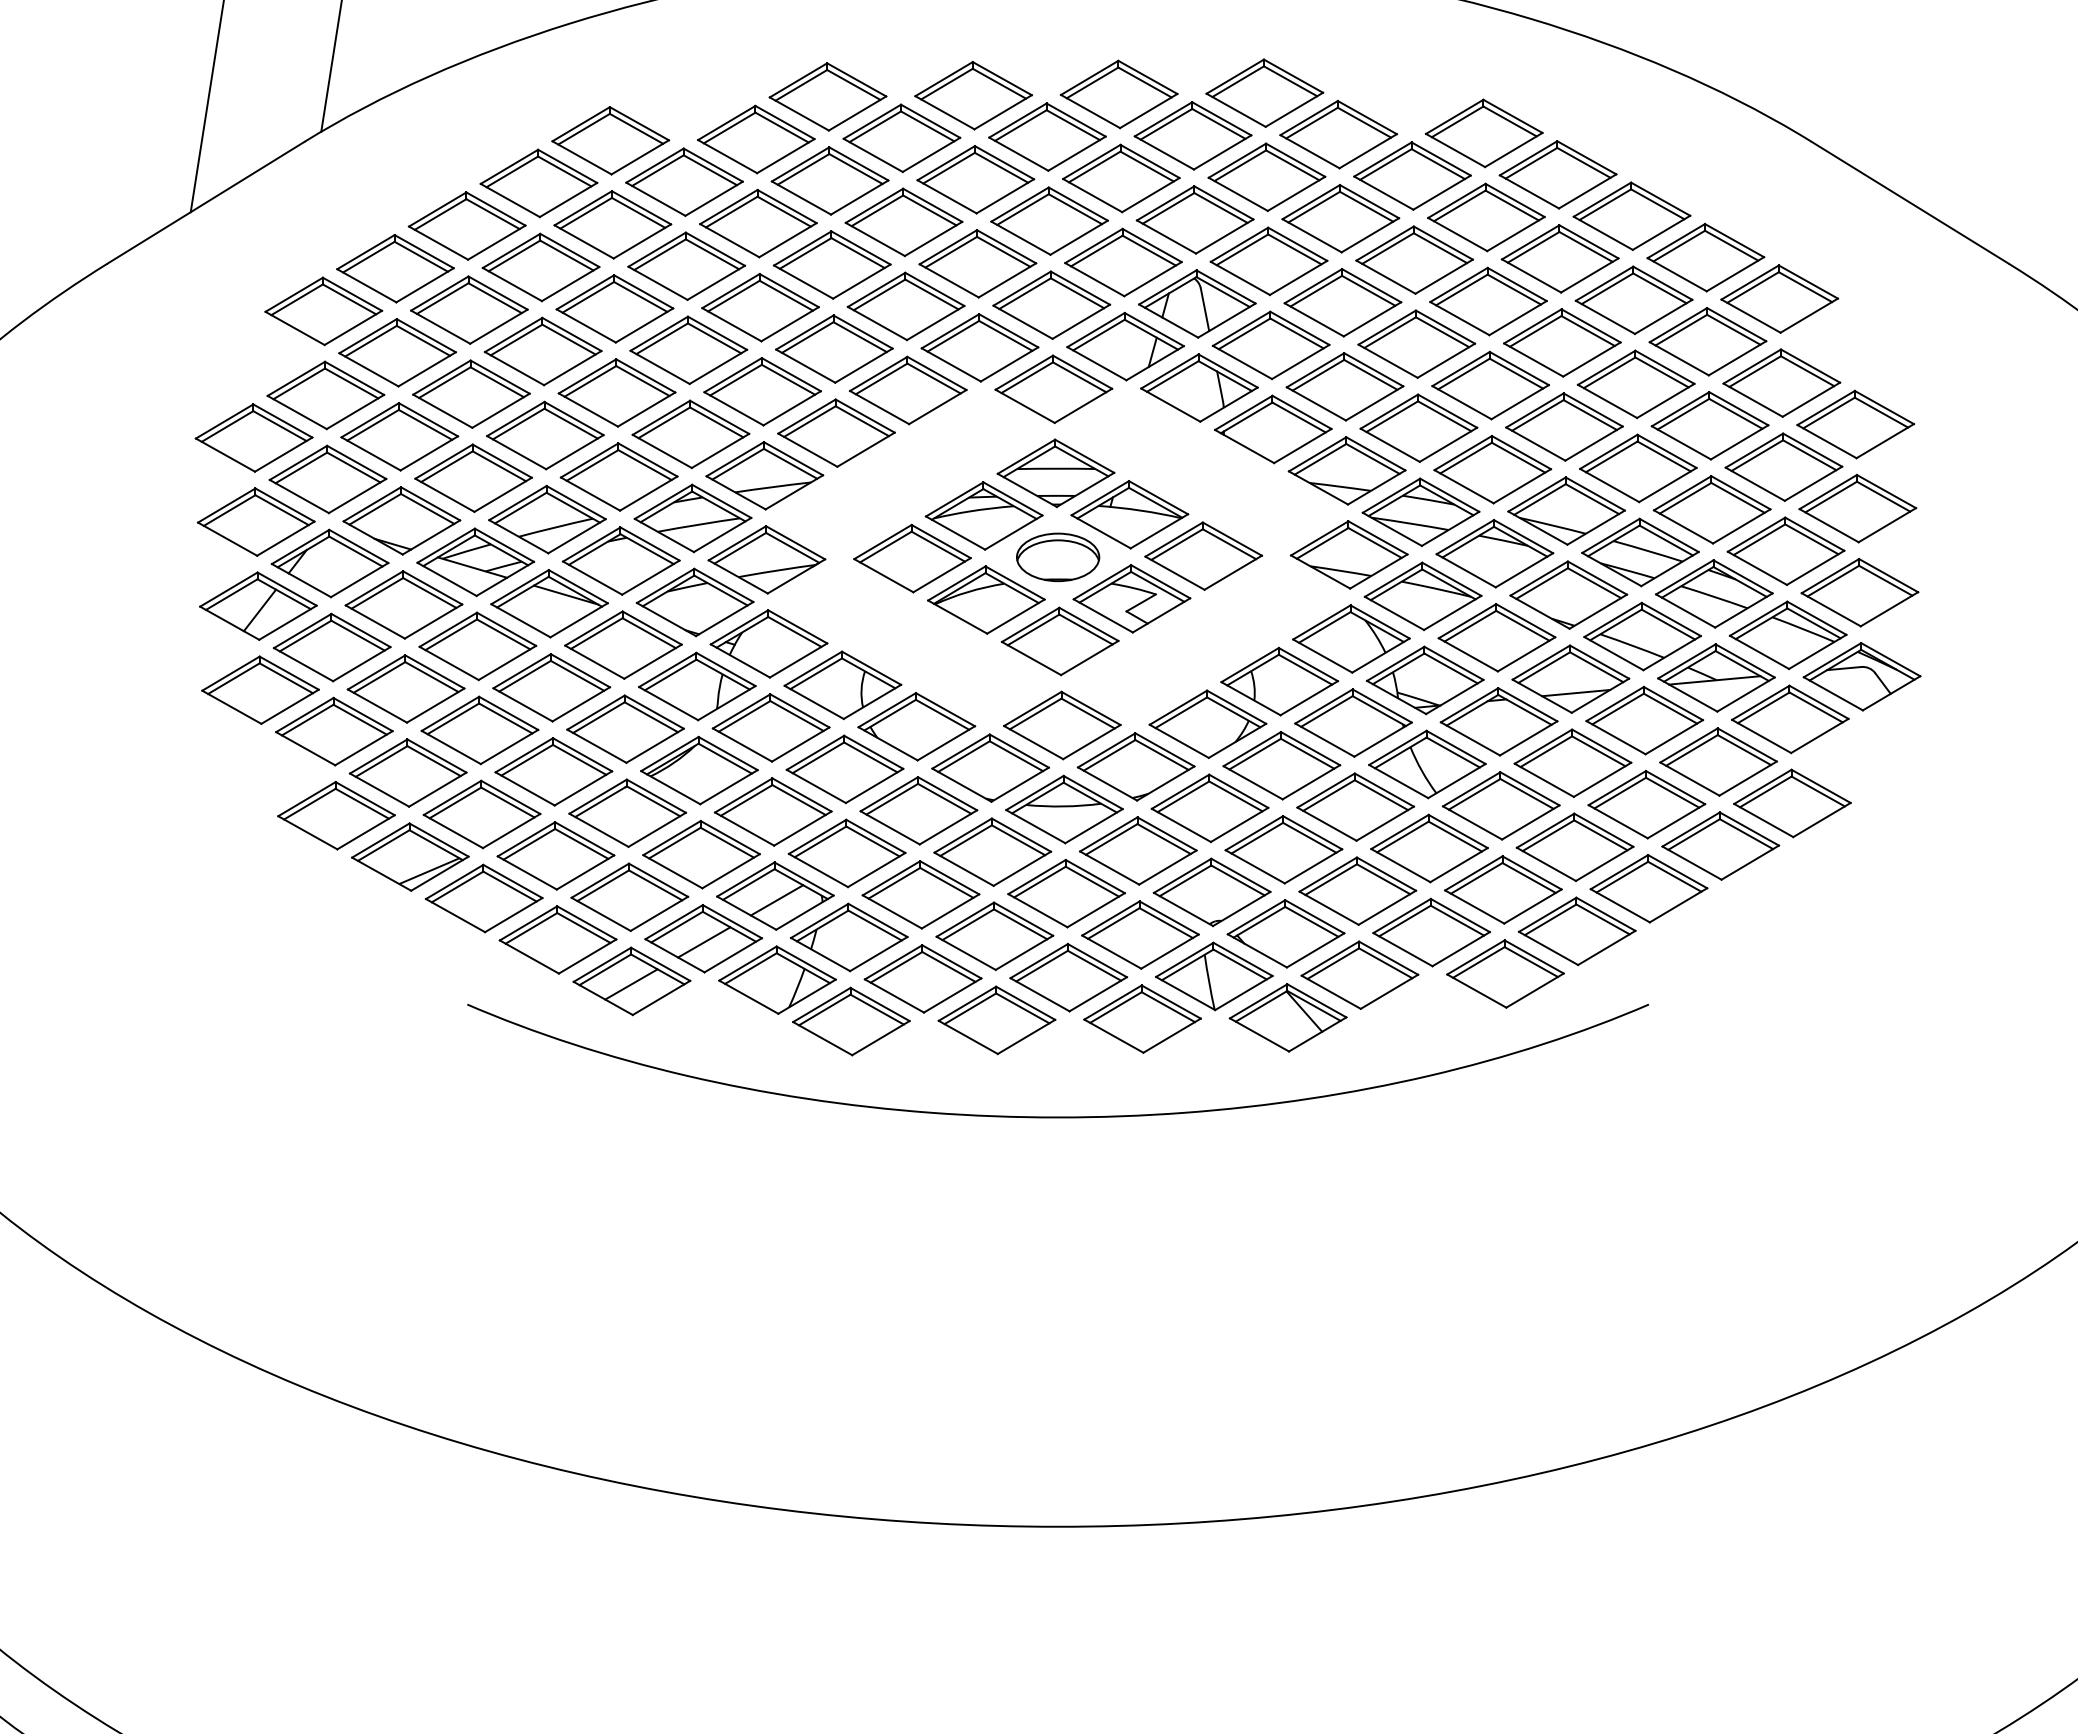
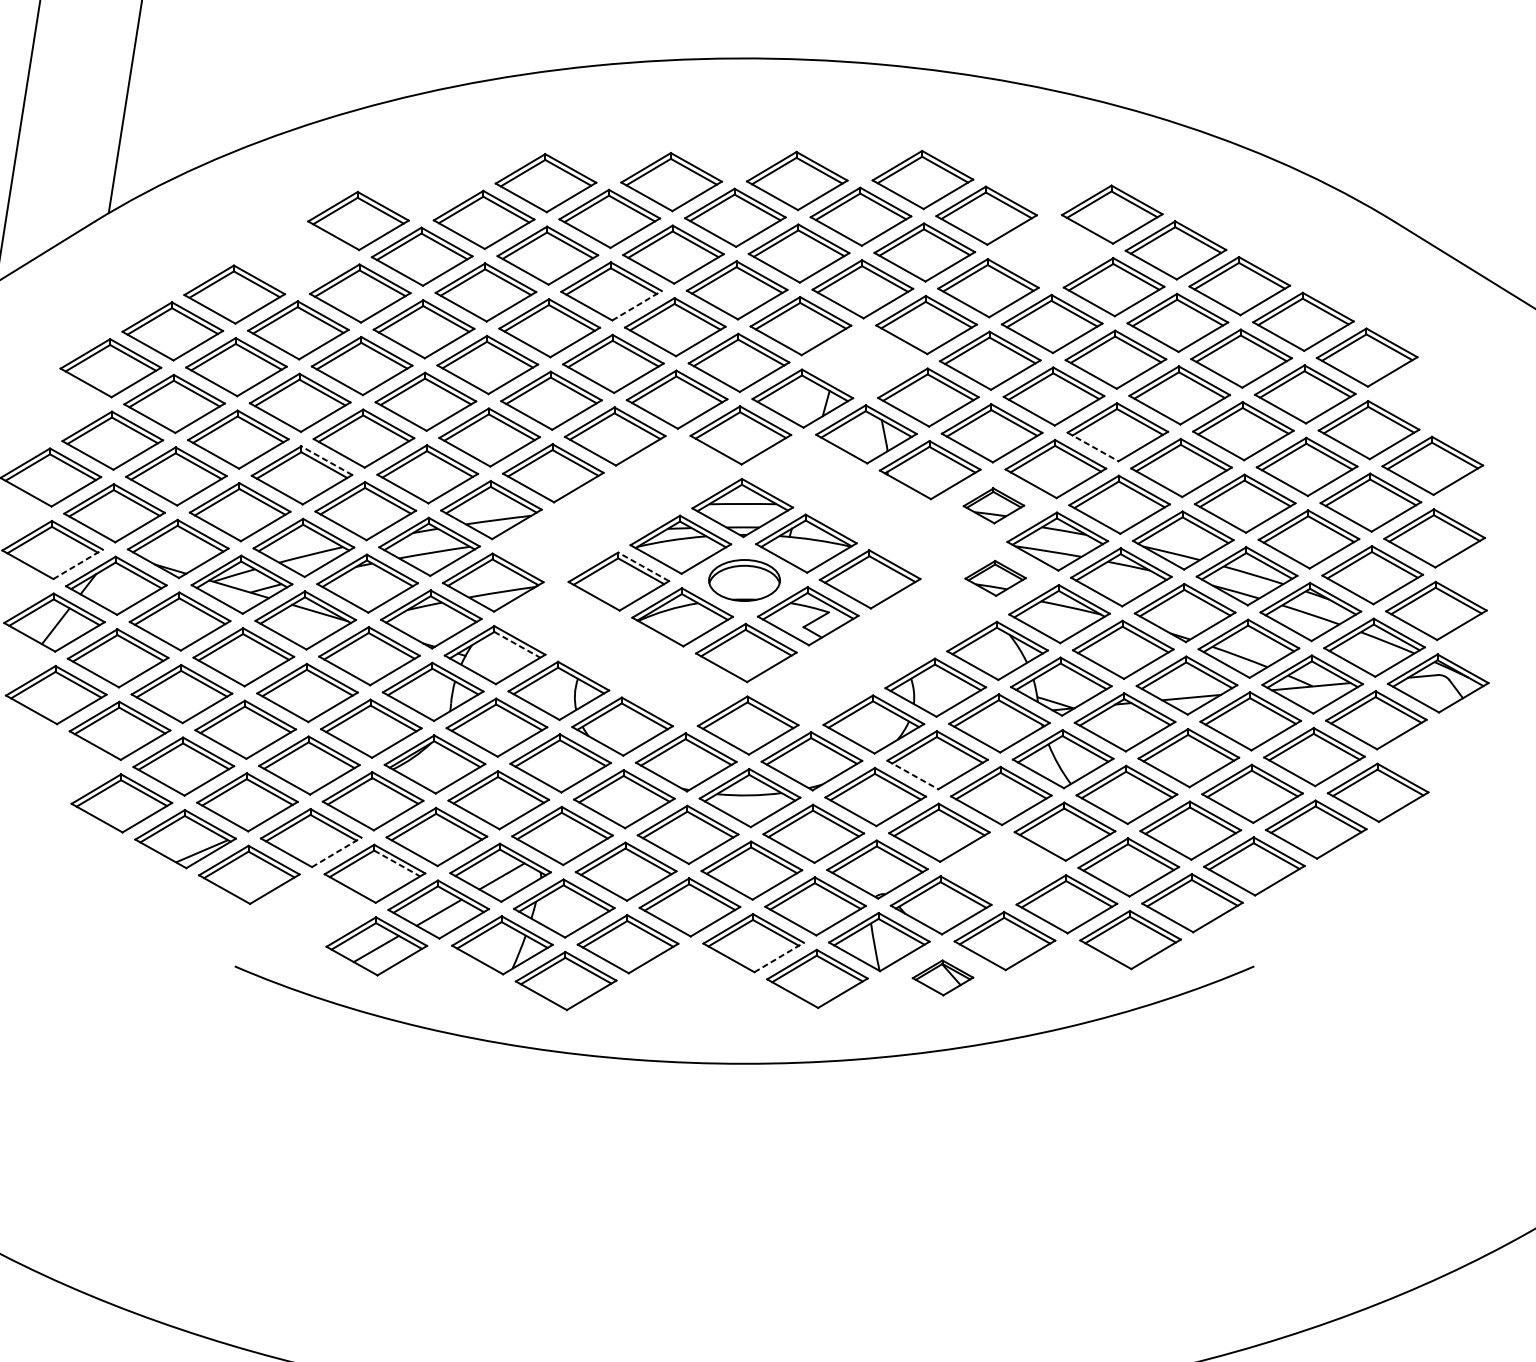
part: (1412, 175) -> (1050, 250), removed
part: (538, 183) -> (296, 257), removed
line: (934, 238) -> (637, 305), solid -> dashed
part: (1197, 303) -> (864, 361), removed
line: (1461, 402) -> (1092, 446), solid -> dashed
line: (574, 418) -> (327, 460), solid -> dashed
part: (1346, 470) -> (993, 505), size x0.6
line: (286, 538) -> (78, 564), solid -> dashed
line: (941, 541) -> (643, 566), solid -> dashed
part: (1348, 554) -> (995, 578), size x0.6
line: (794, 631) -> (517, 644), solid -> dashed
line: (1253, 782) -> (913, 774), solid -> dashed
line: (585, 872) -> (336, 852), solid -> dashed
line: (655, 885) -> (397, 863), solid -> dashed
part: (1357, 890) -> (1002, 867), removed
part: (557, 939) -> (312, 910), removed
line: (1098, 994) -> (779, 957), solid -> dashed
part: (1287, 1017) -> (942, 977), size x0.6
part: (996, 1019) -> (691, 979), removed

